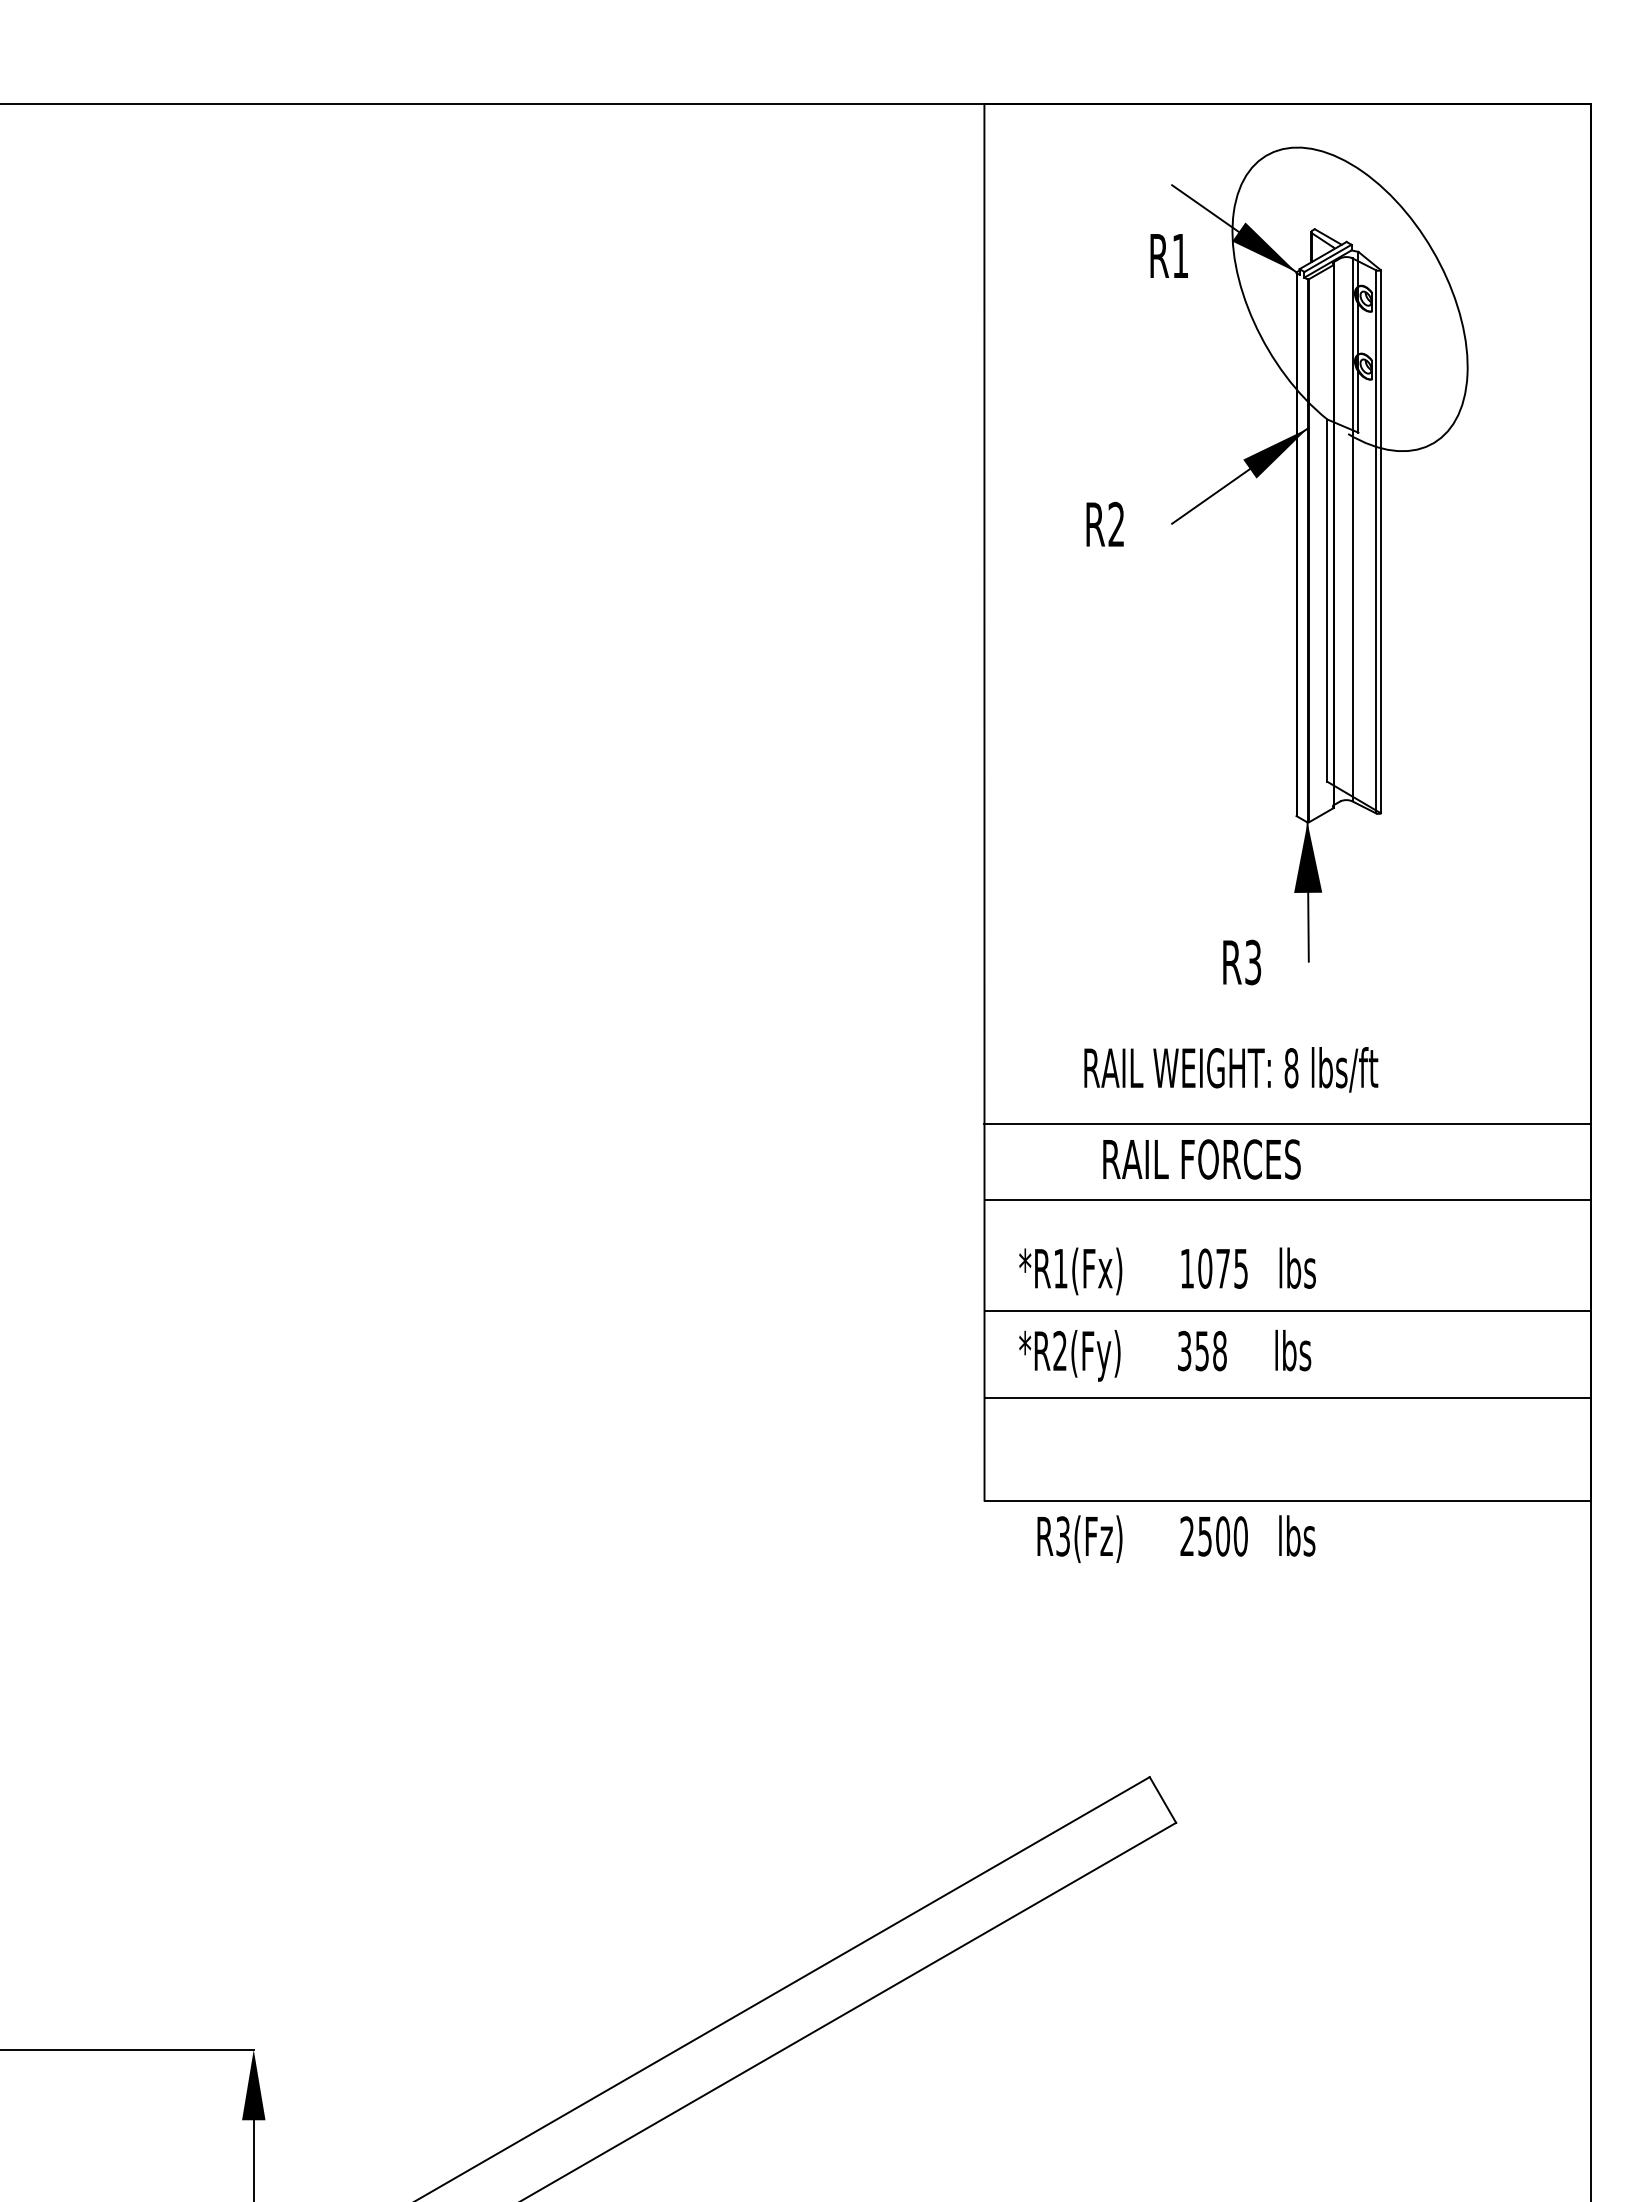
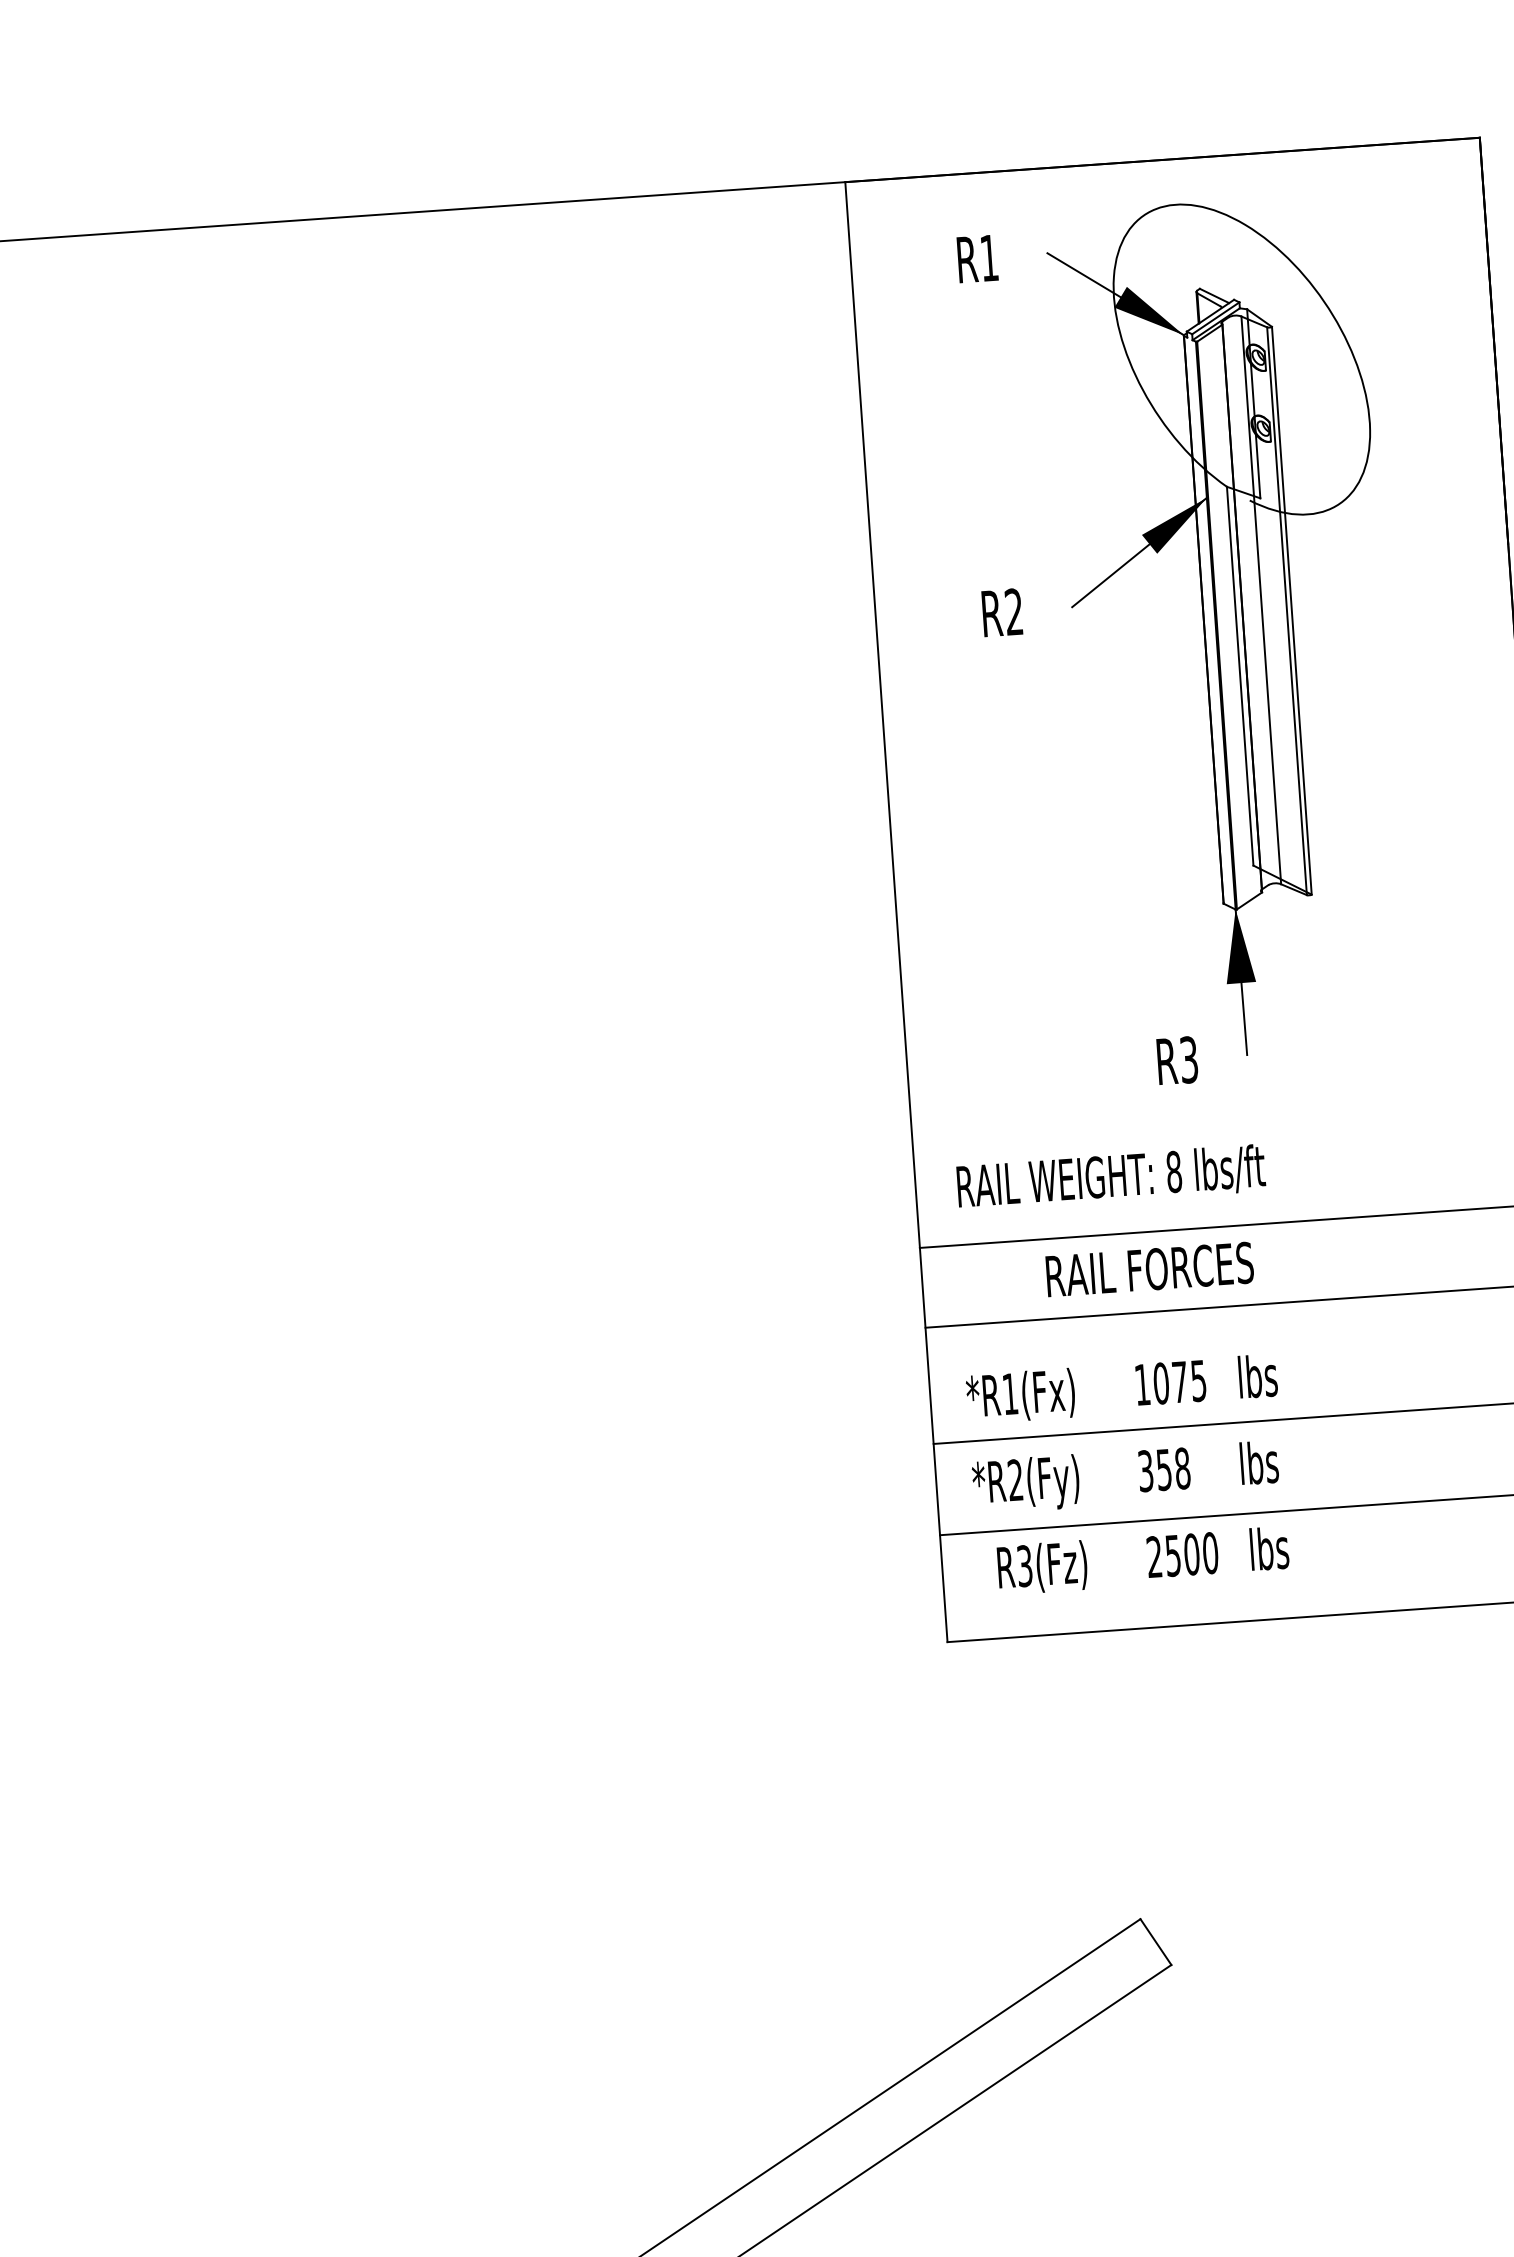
text: (1168, 255) -> (976, 258), moved
text: (1231, 1069) -> (1111, 1177), moved
text: (1176, 1538) -> (1143, 1560), moved

